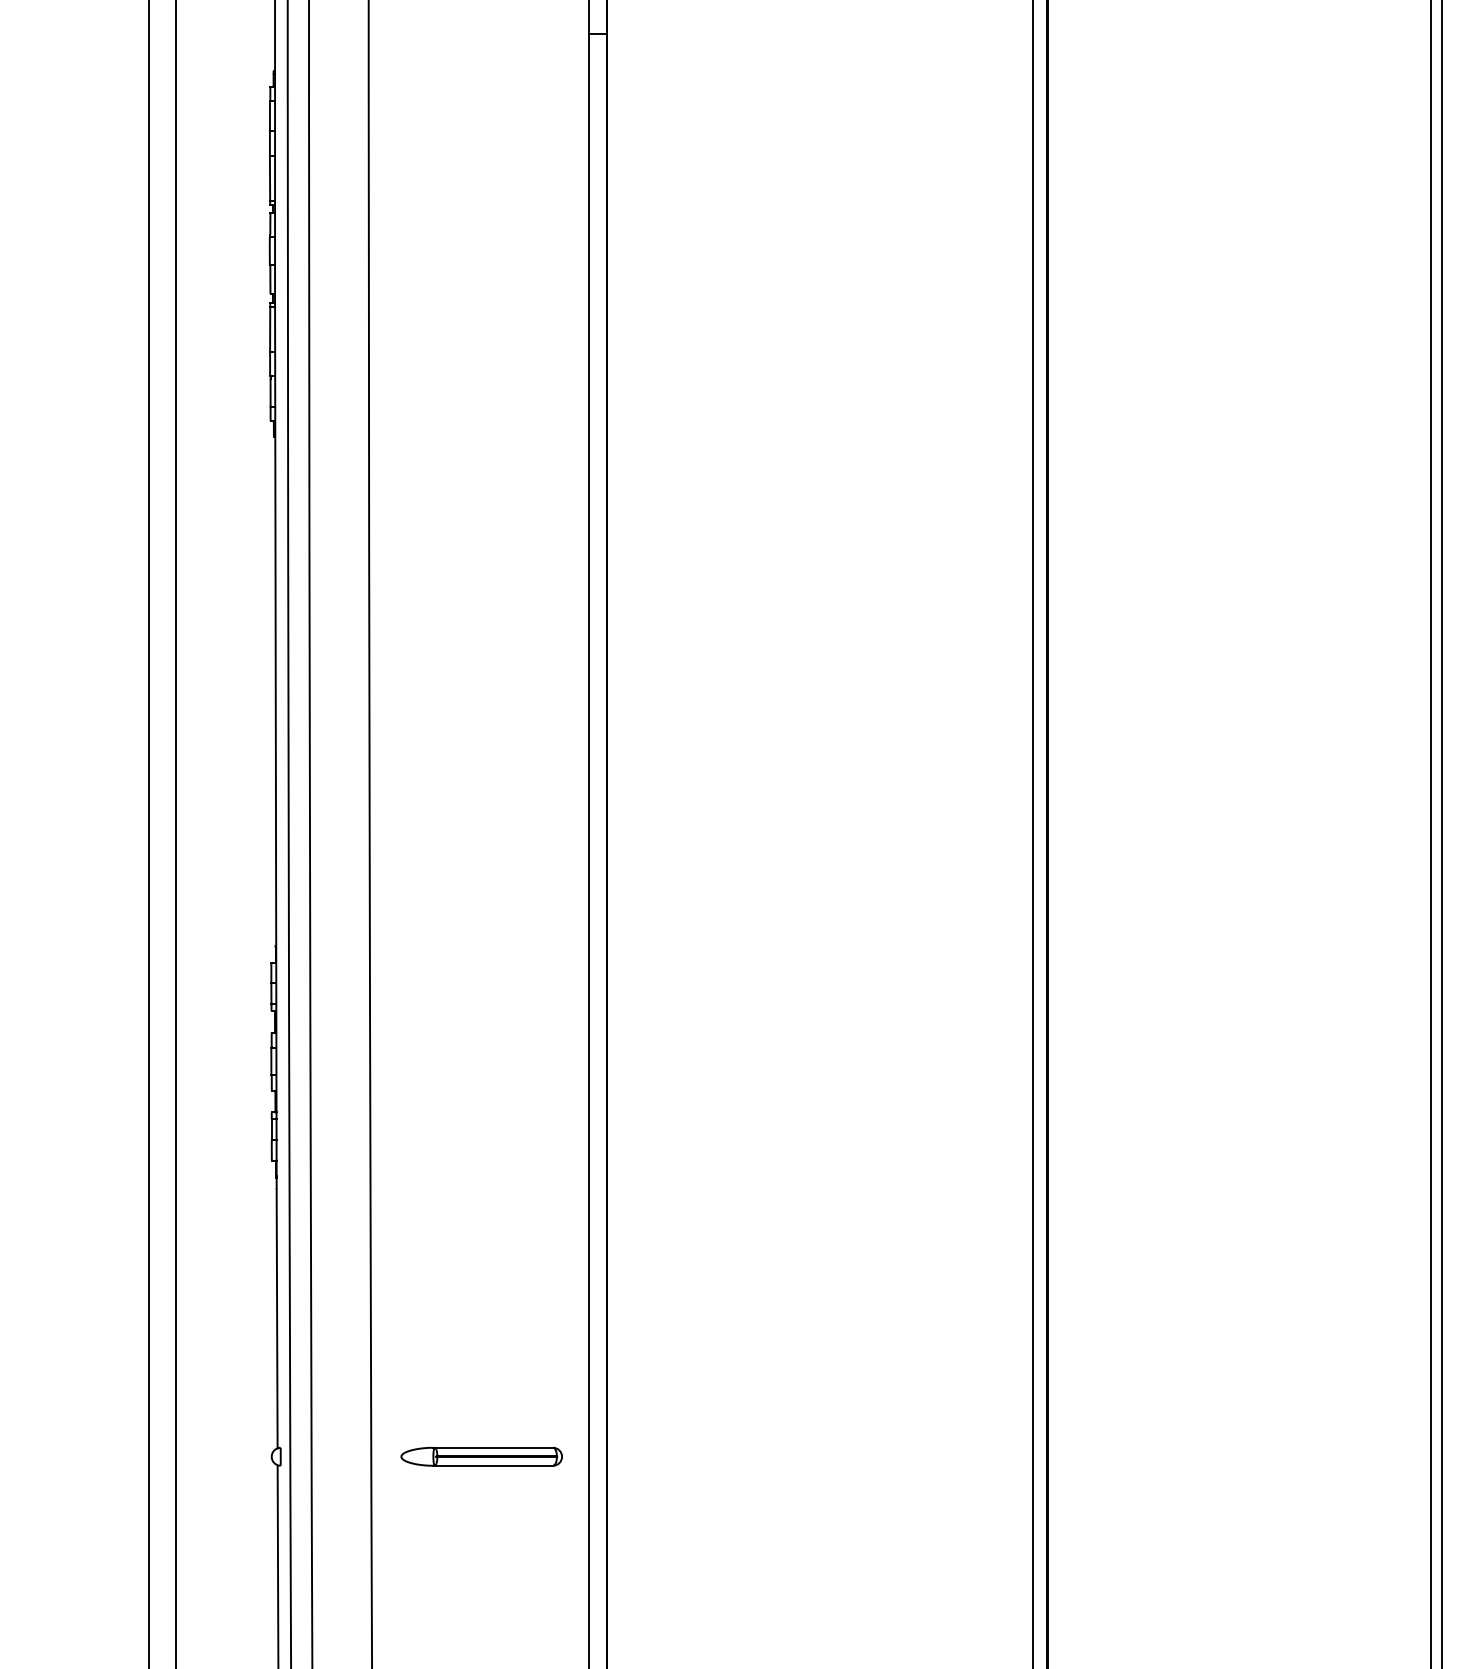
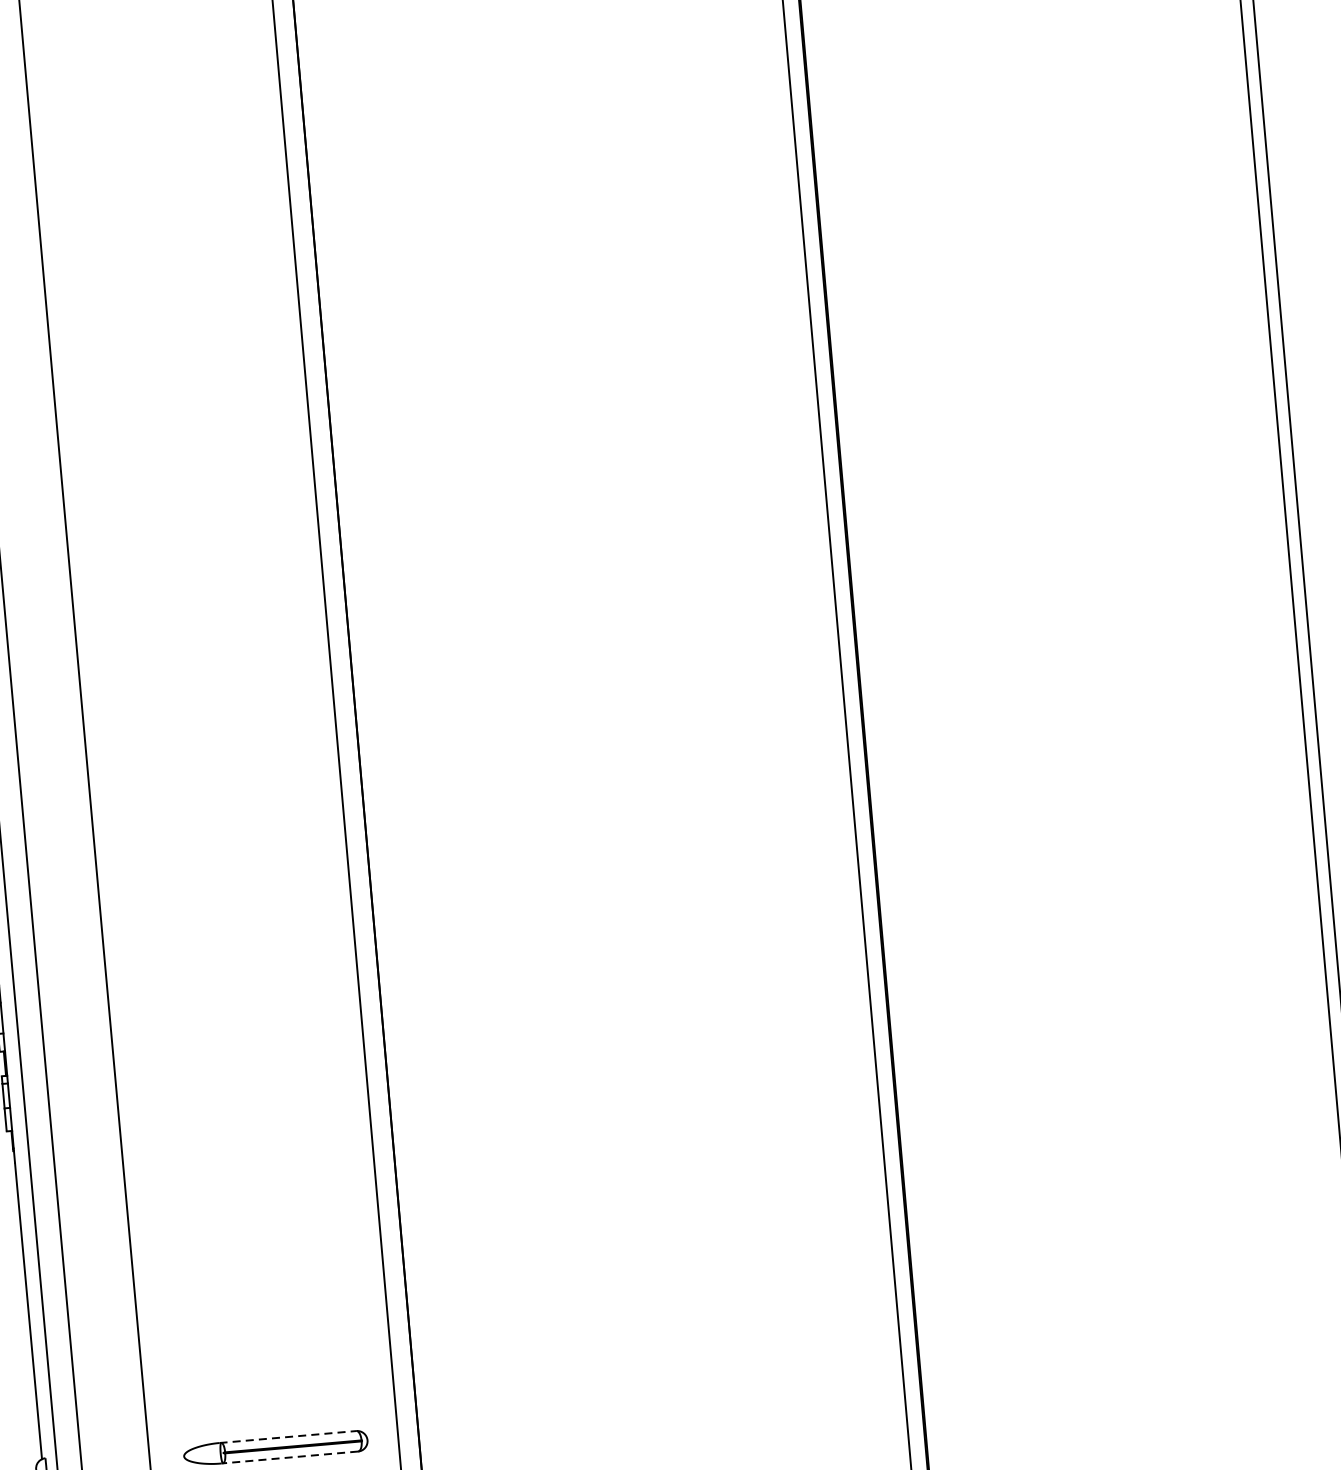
line: (493, 1447) -> (288, 1436), solid -> dashed
line: (493, 1465) -> (290, 1457), solid -> dashed

